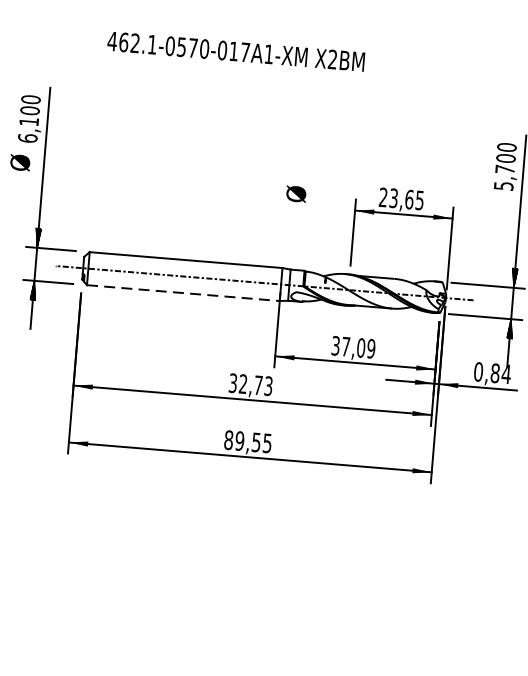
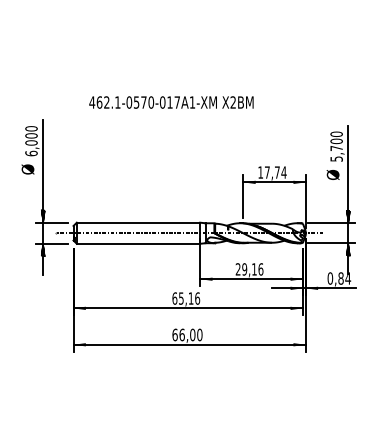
text: (236, 51) -> (171, 102), moved
text: (29, 121) -> (31, 142), 6,100 -> 6,000
text: (295, 193) -> (332, 174), moved
text: (401, 198) -> (272, 172), 23,65 -> 17,74
line: (183, 292) -> (138, 243), dashed -> solid
text: (353, 347) -> (249, 269), 37,09 -> 29,16
text: (251, 384) -> (186, 298), 32,73 -> 65,16
text: (248, 441) -> (187, 334), 89,55 -> 66,00

